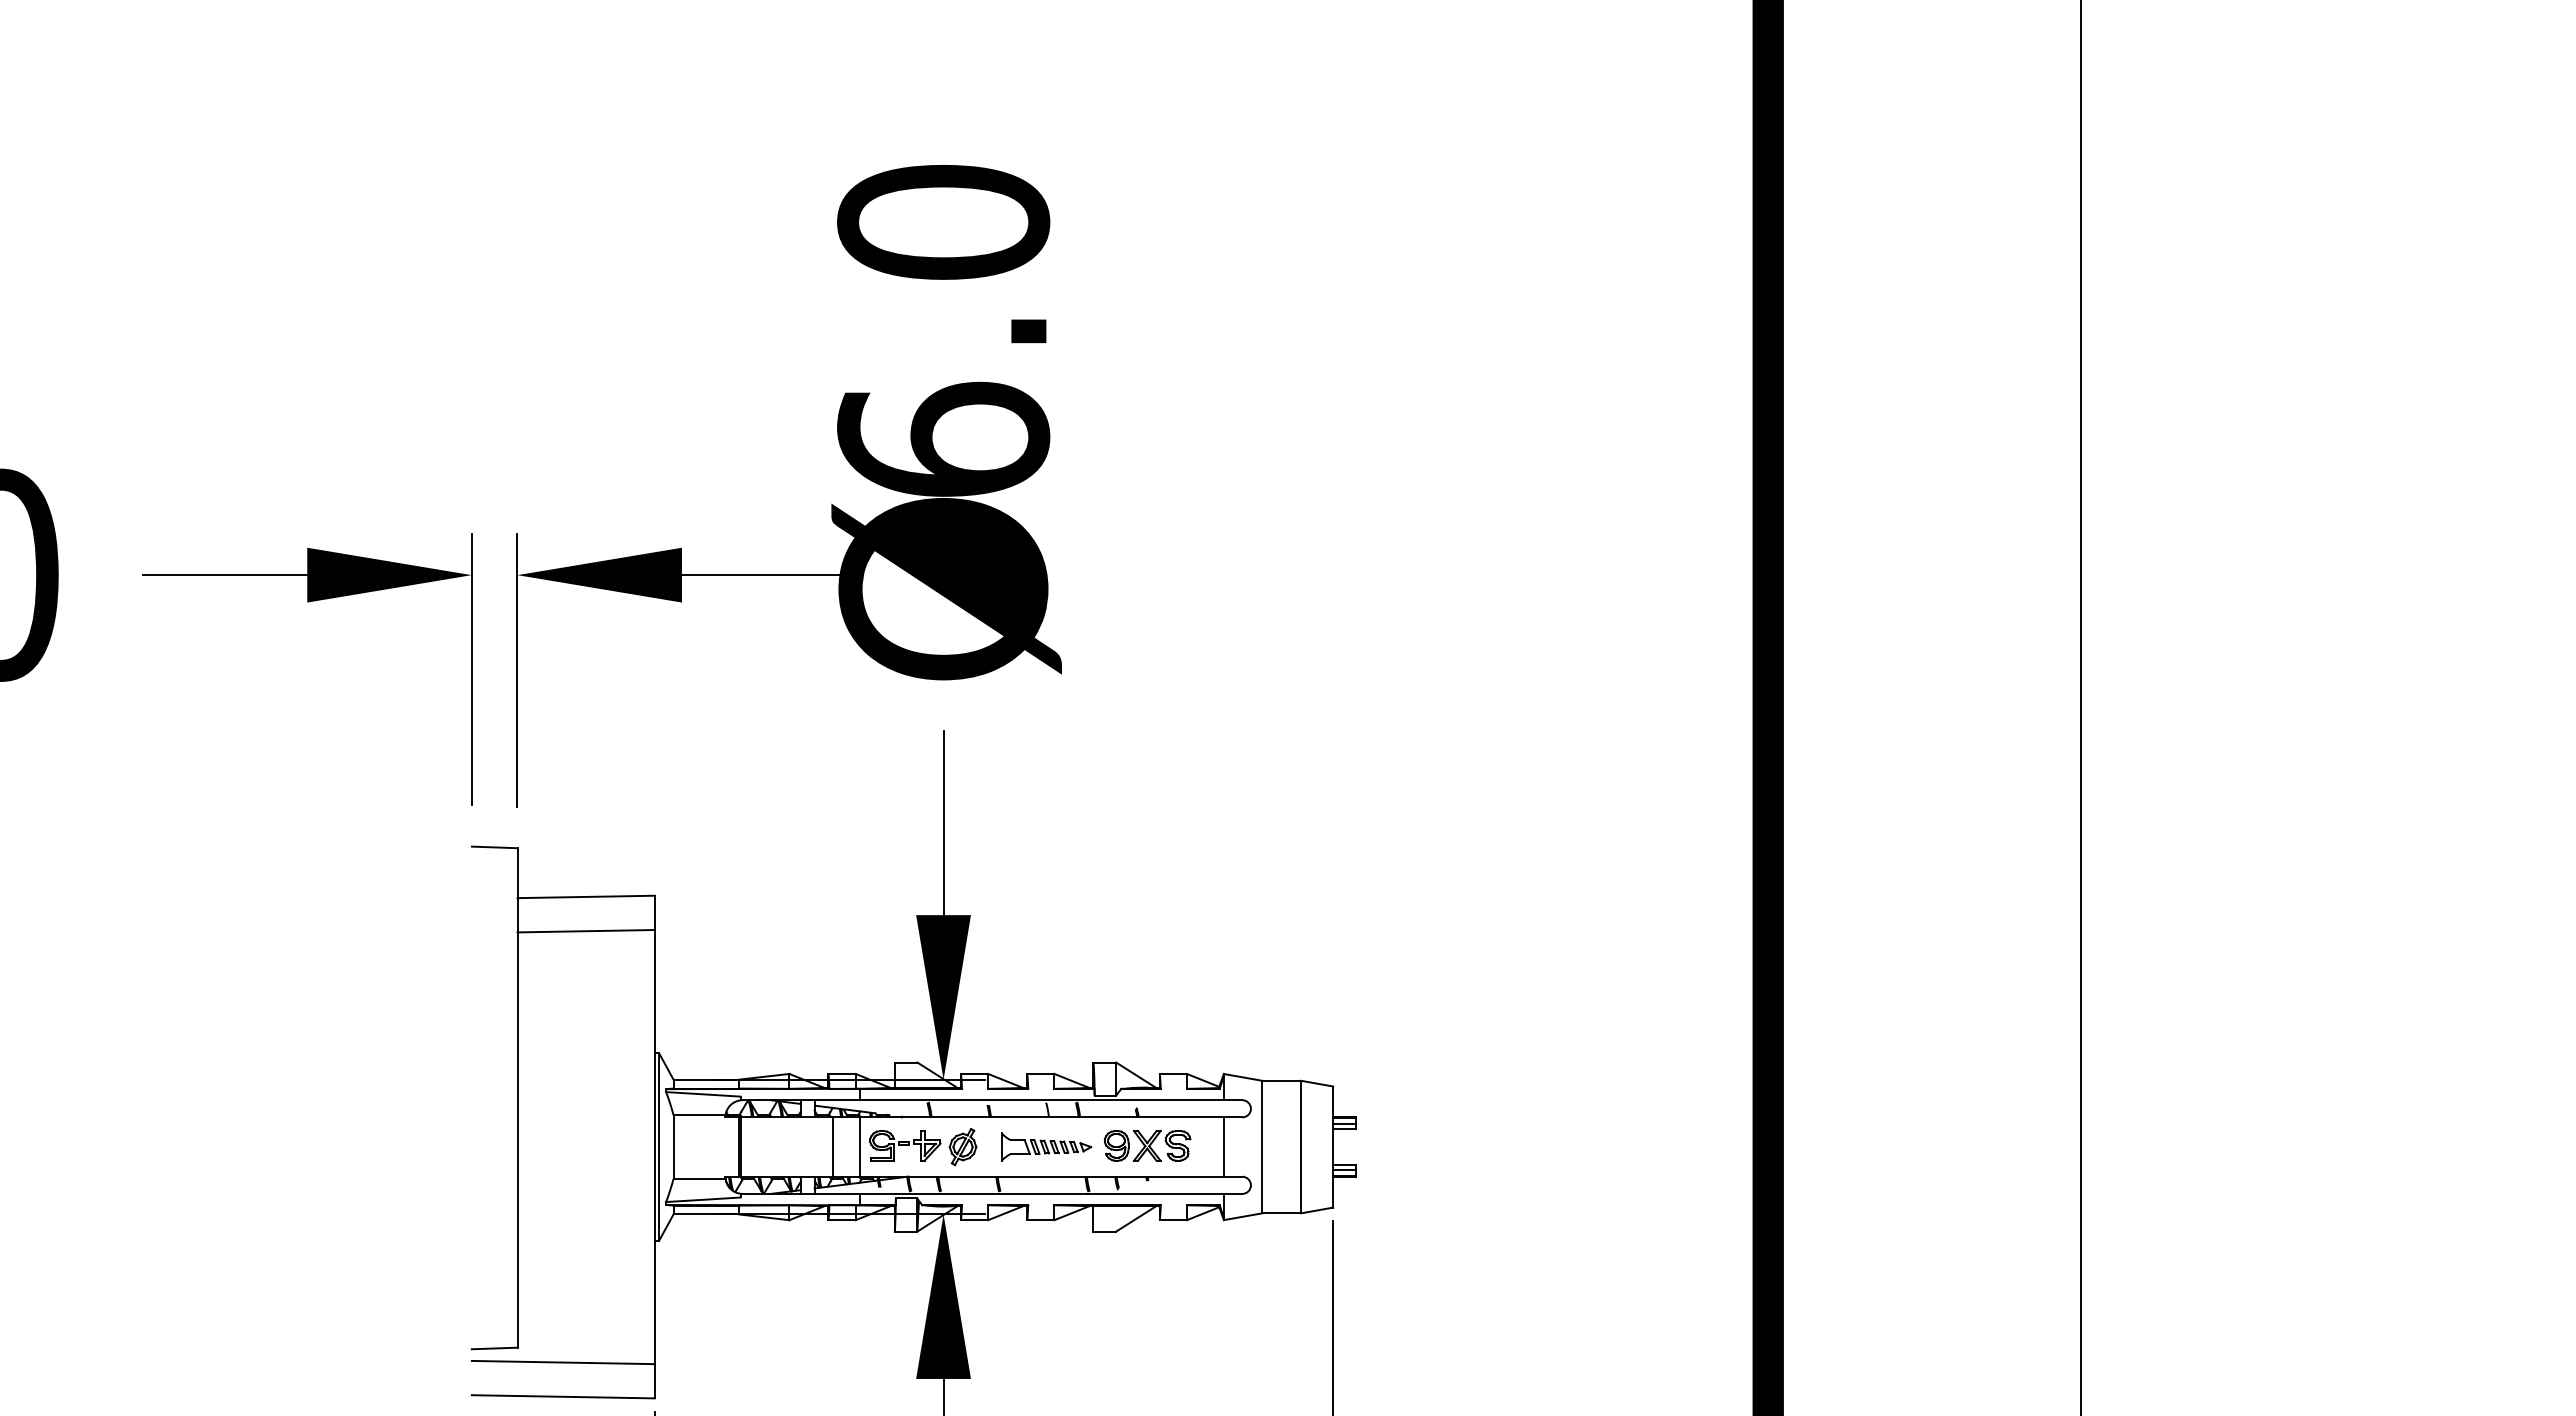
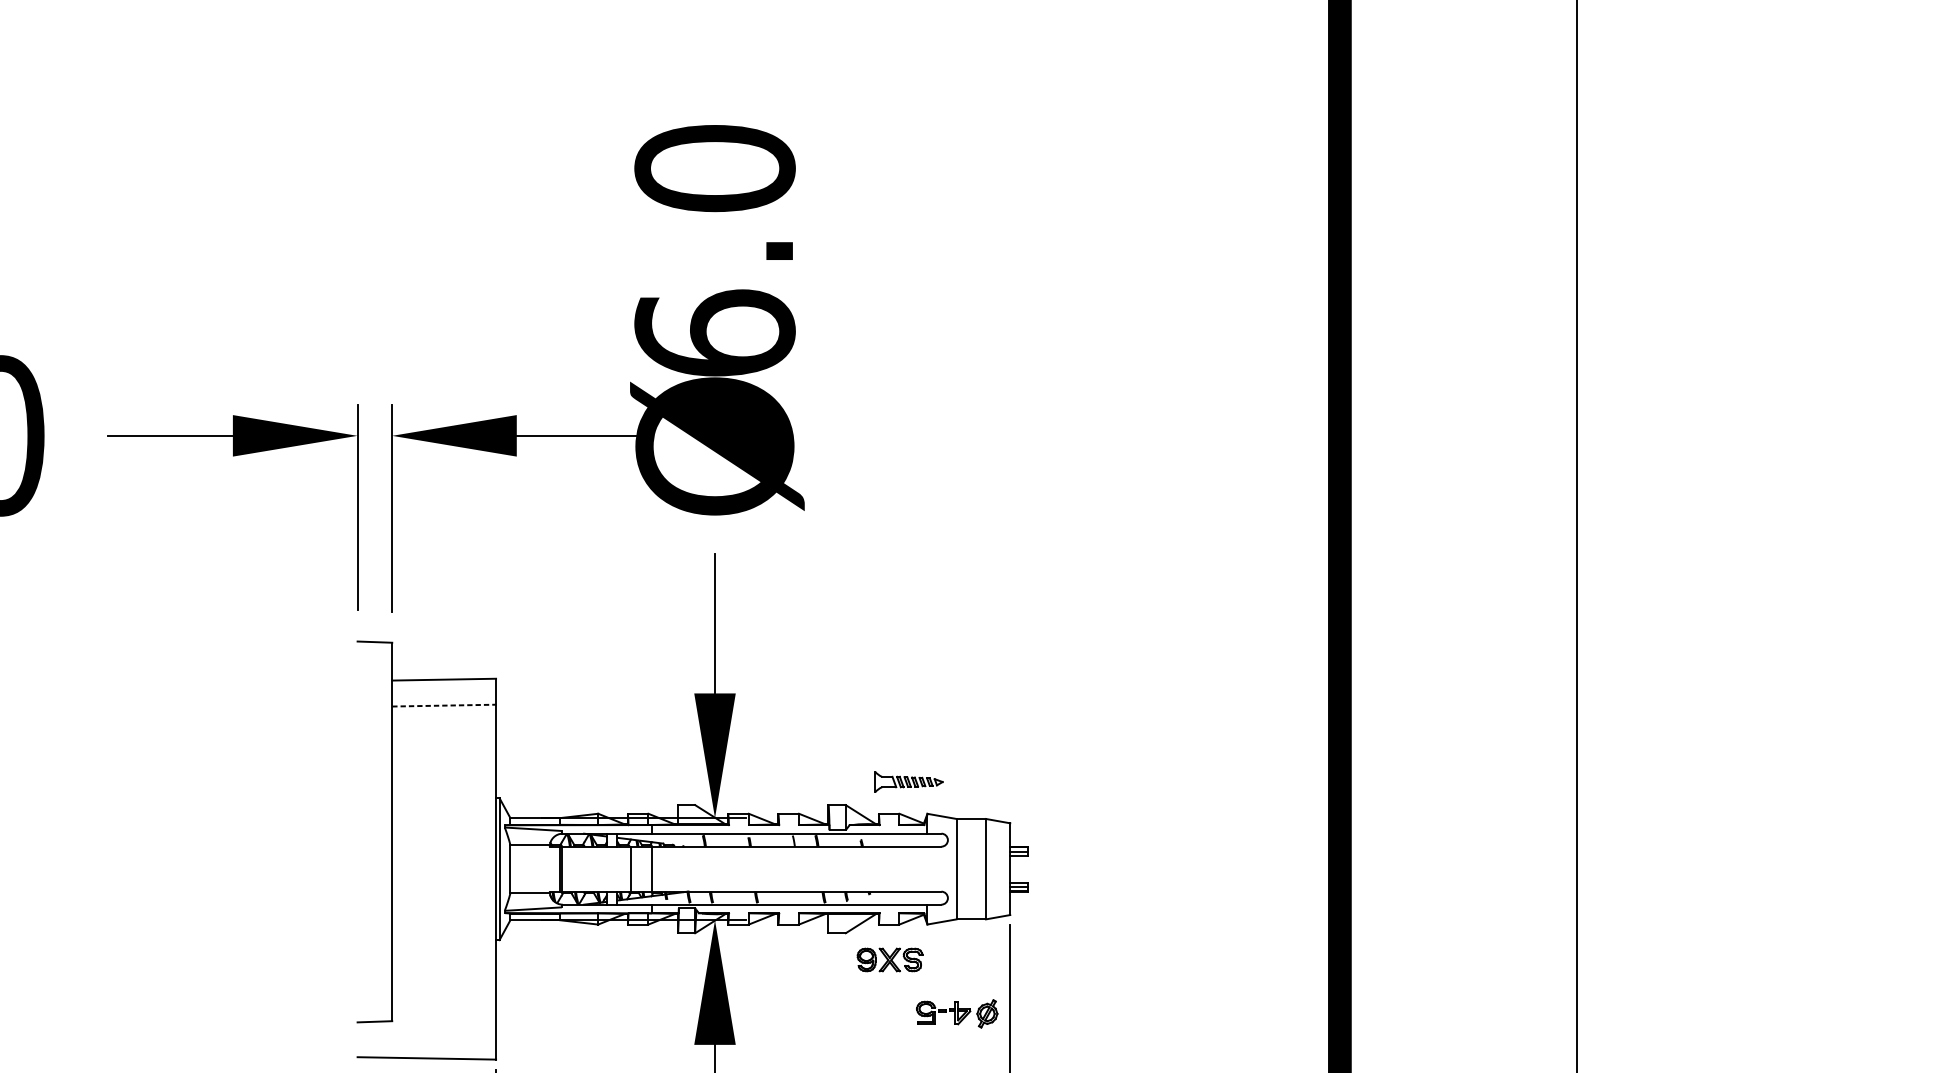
line: (586, 931) -> (444, 705), solid -> dashed
part: (1147, 1145) -> (890, 959), moved
part: (1046, 1146) -> (908, 781), moved
line: (1223, 1146) -> (927, 868), removed
part: (923, 1147) -> (957, 1014), moved
line: (562, 1362) -> (426, 1032), removed

